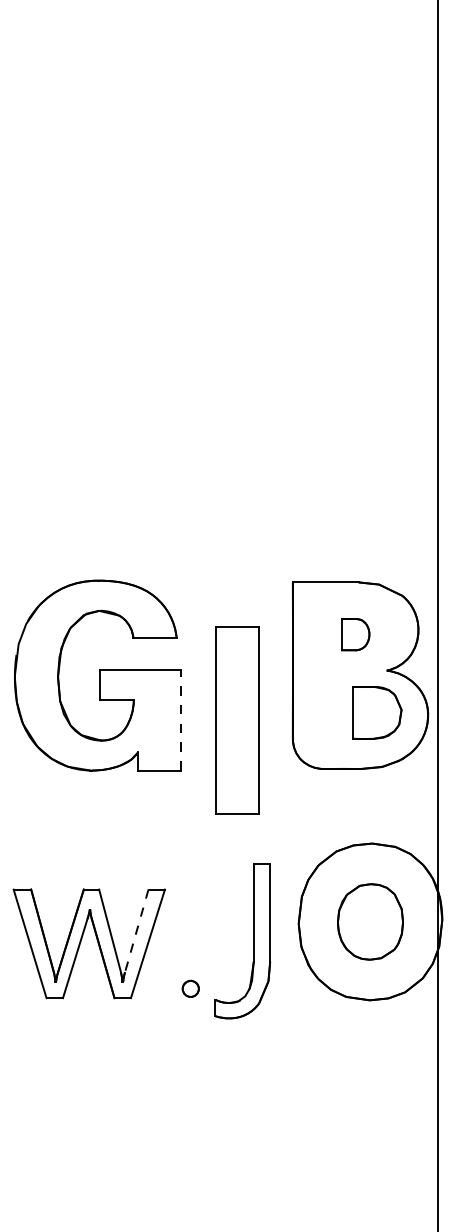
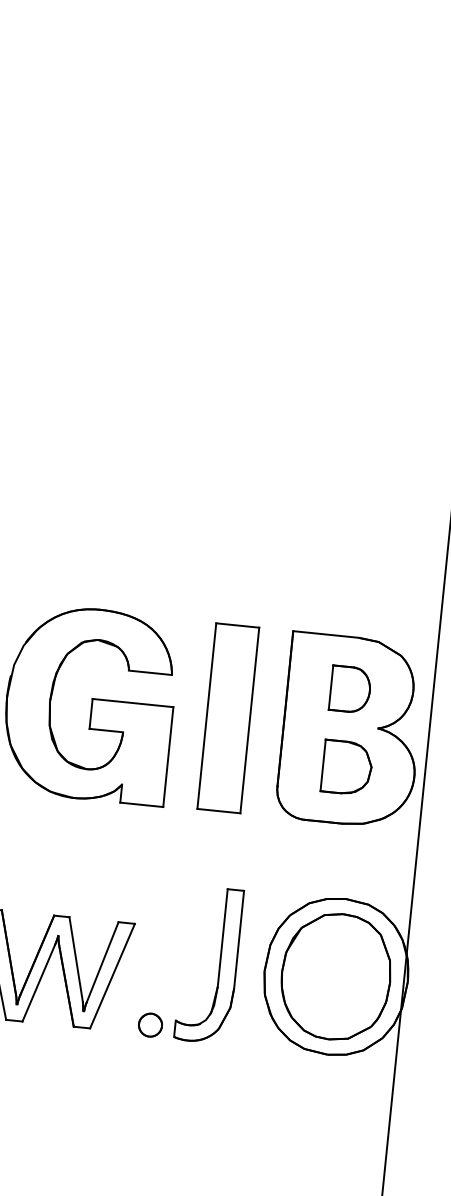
part: (355, 634) -> (350, 689), size x1.43
part: (377, 712) -> (347, 767), moved
line: (181, 719) -> (168, 756), dashed -> solid
part: (237, 720) -> (228, 718), moved
part: (370, 921) -> (336, 976), size x1.67
line: (136, 930) -> (102, 961), dashed -> solid
part: (253, 941) -> (219, 966), moved
part: (190, 988) -> (150, 1024), size x1.43

